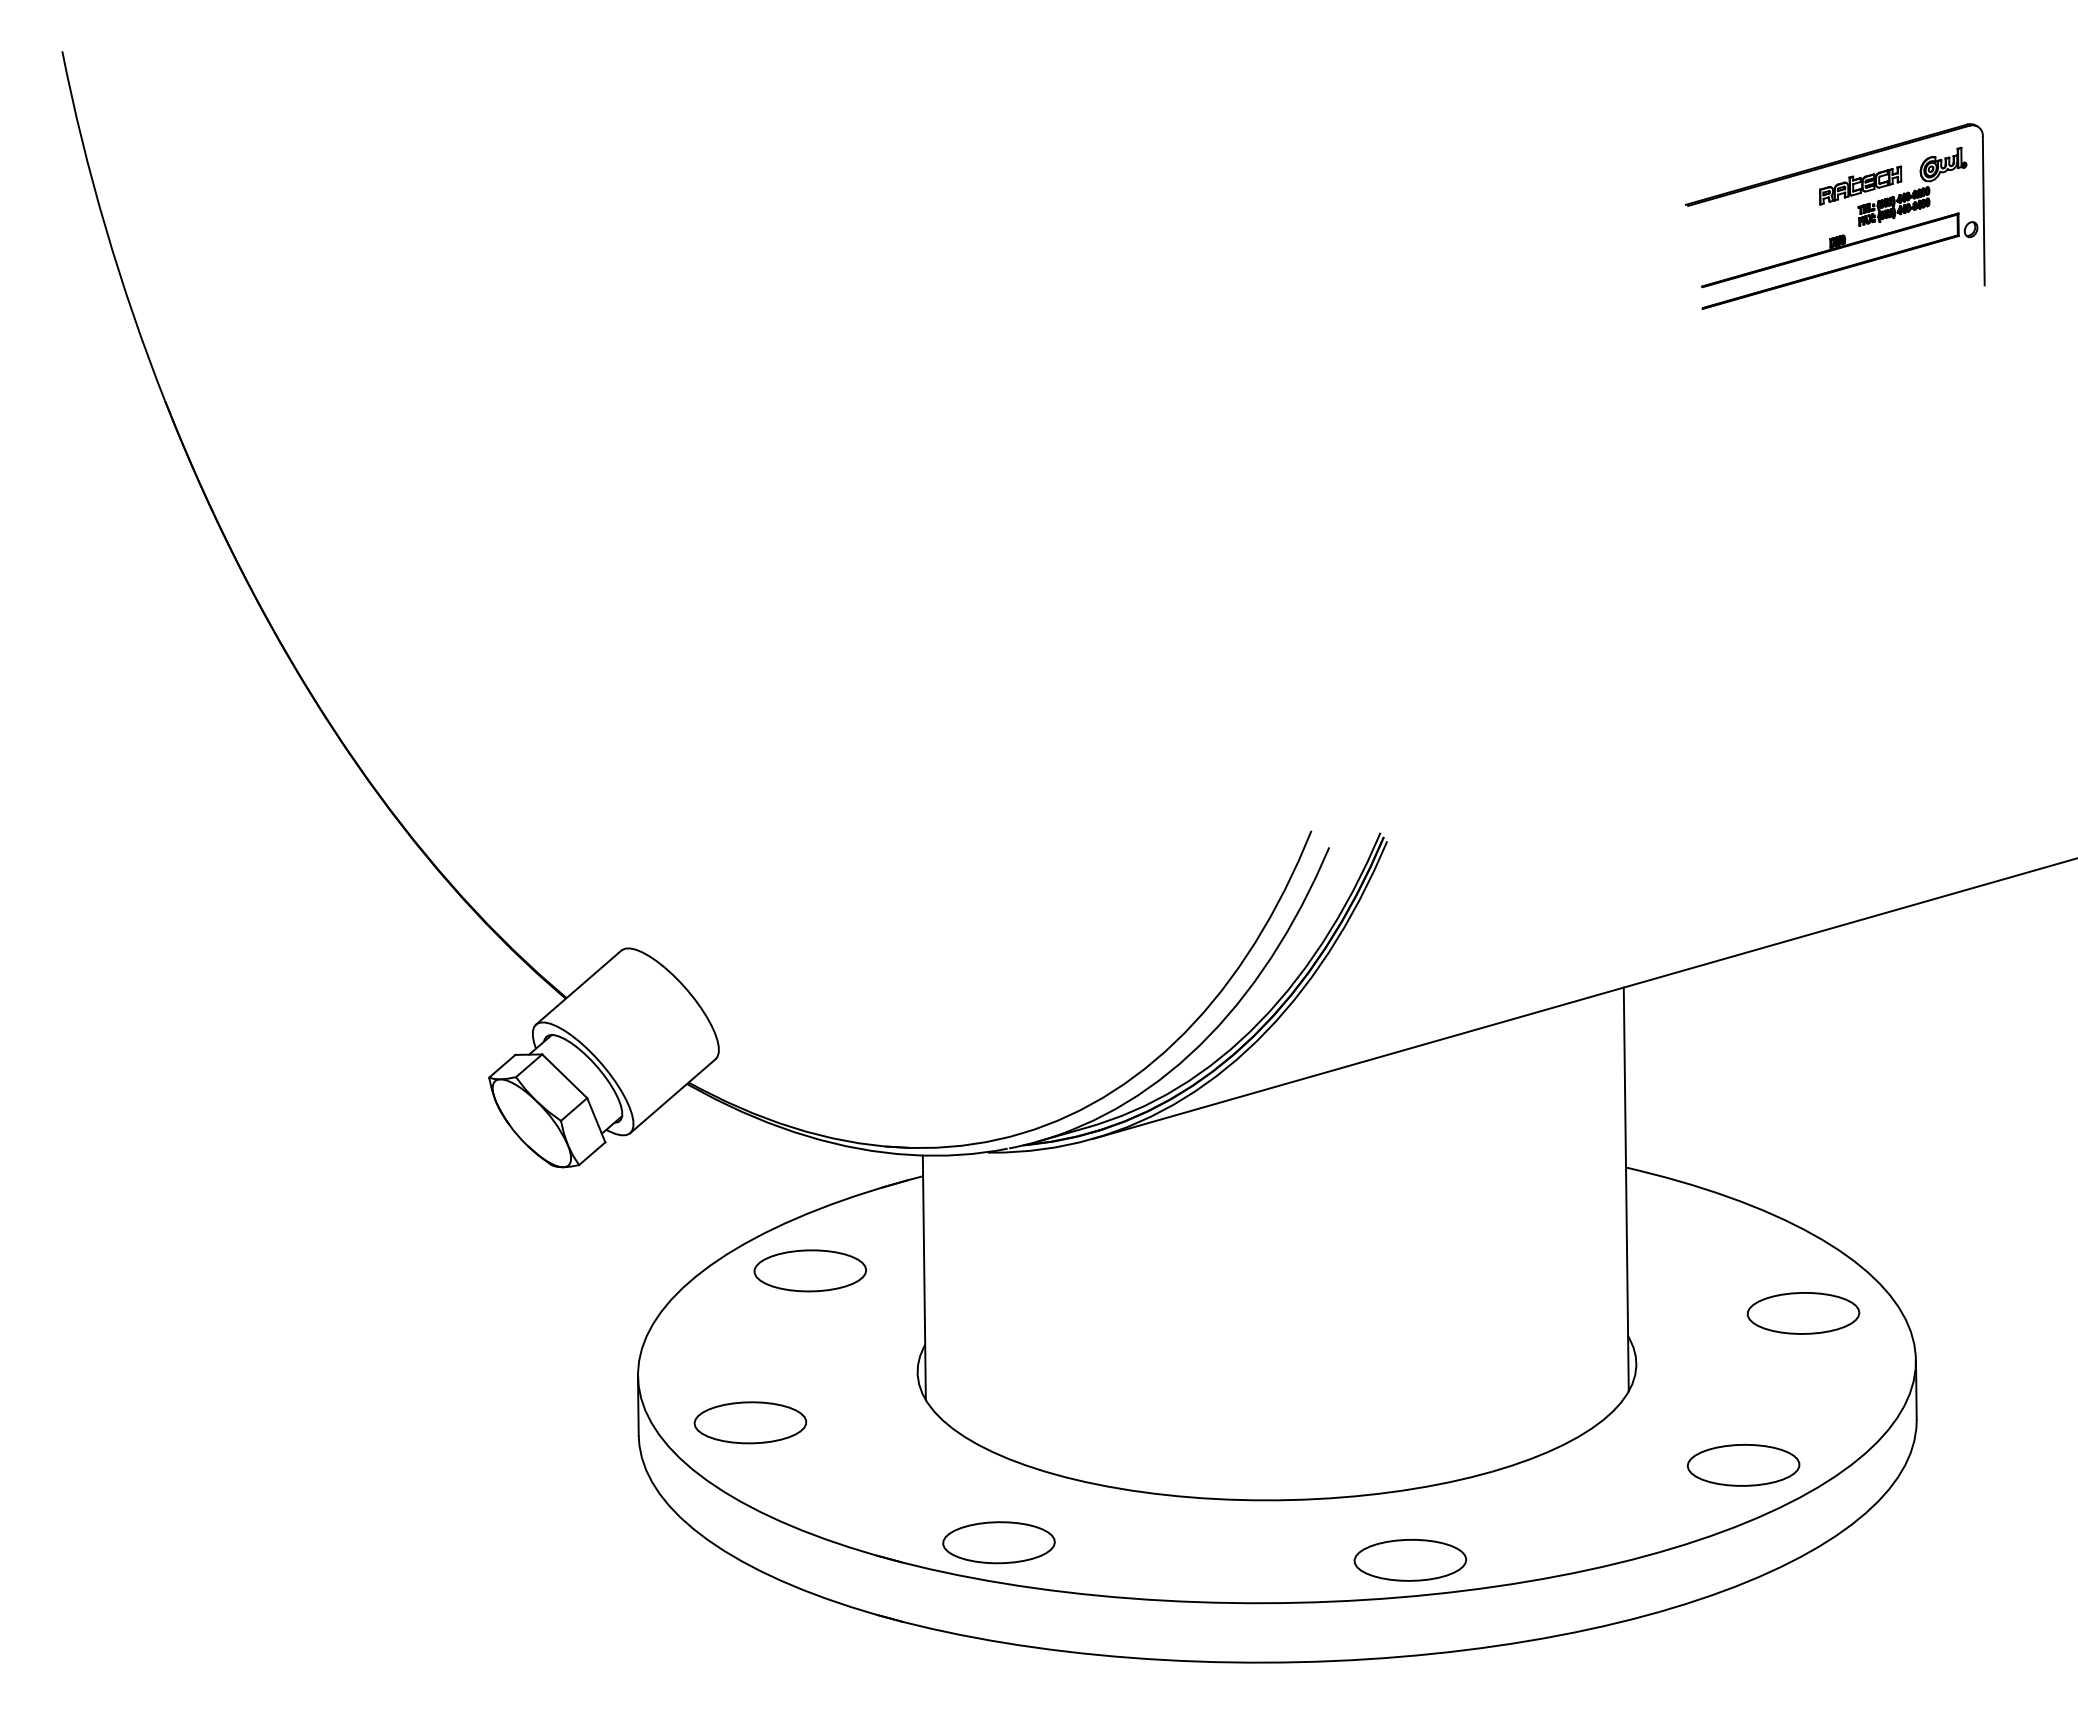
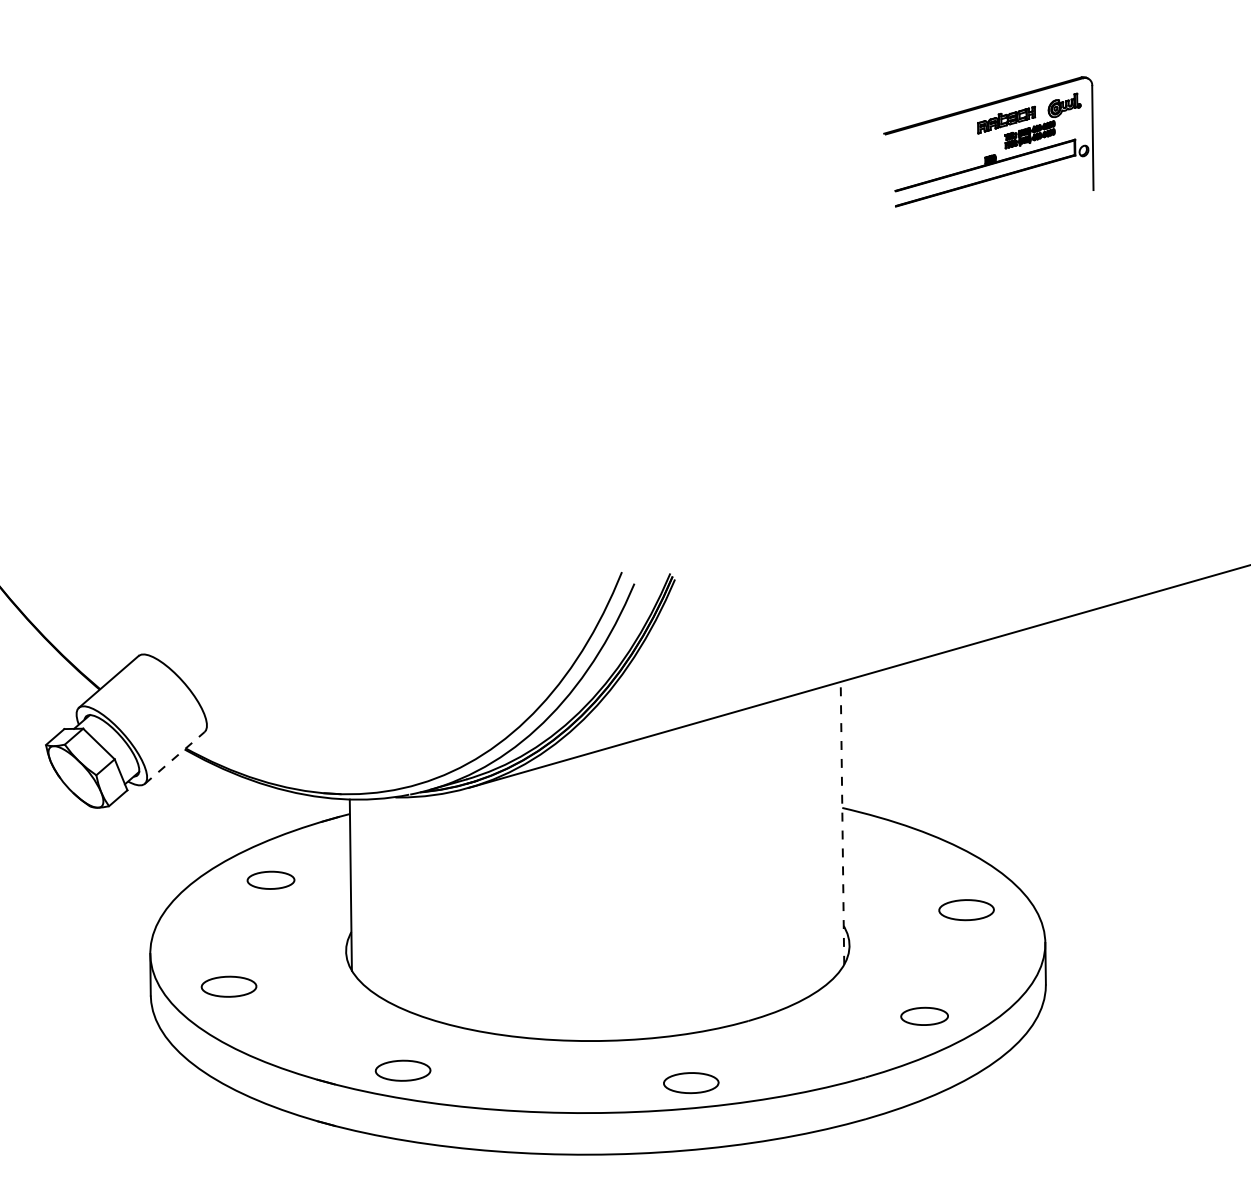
line: (672, 1096) -> (174, 758), solid -> dashed
line: (1626, 1189) -> (842, 823), solid -> dashed
part: (810, 1270) -> (271, 880), size x0.6
part: (1803, 1313) -> (966, 910), size x0.7
part: (750, 1422) -> (229, 986), size x0.7
part: (1743, 1464) -> (924, 1015), size x0.6
part: (998, 1542) -> (402, 1070), size x0.7
part: (1410, 1560) -> (691, 1083), size x0.7

